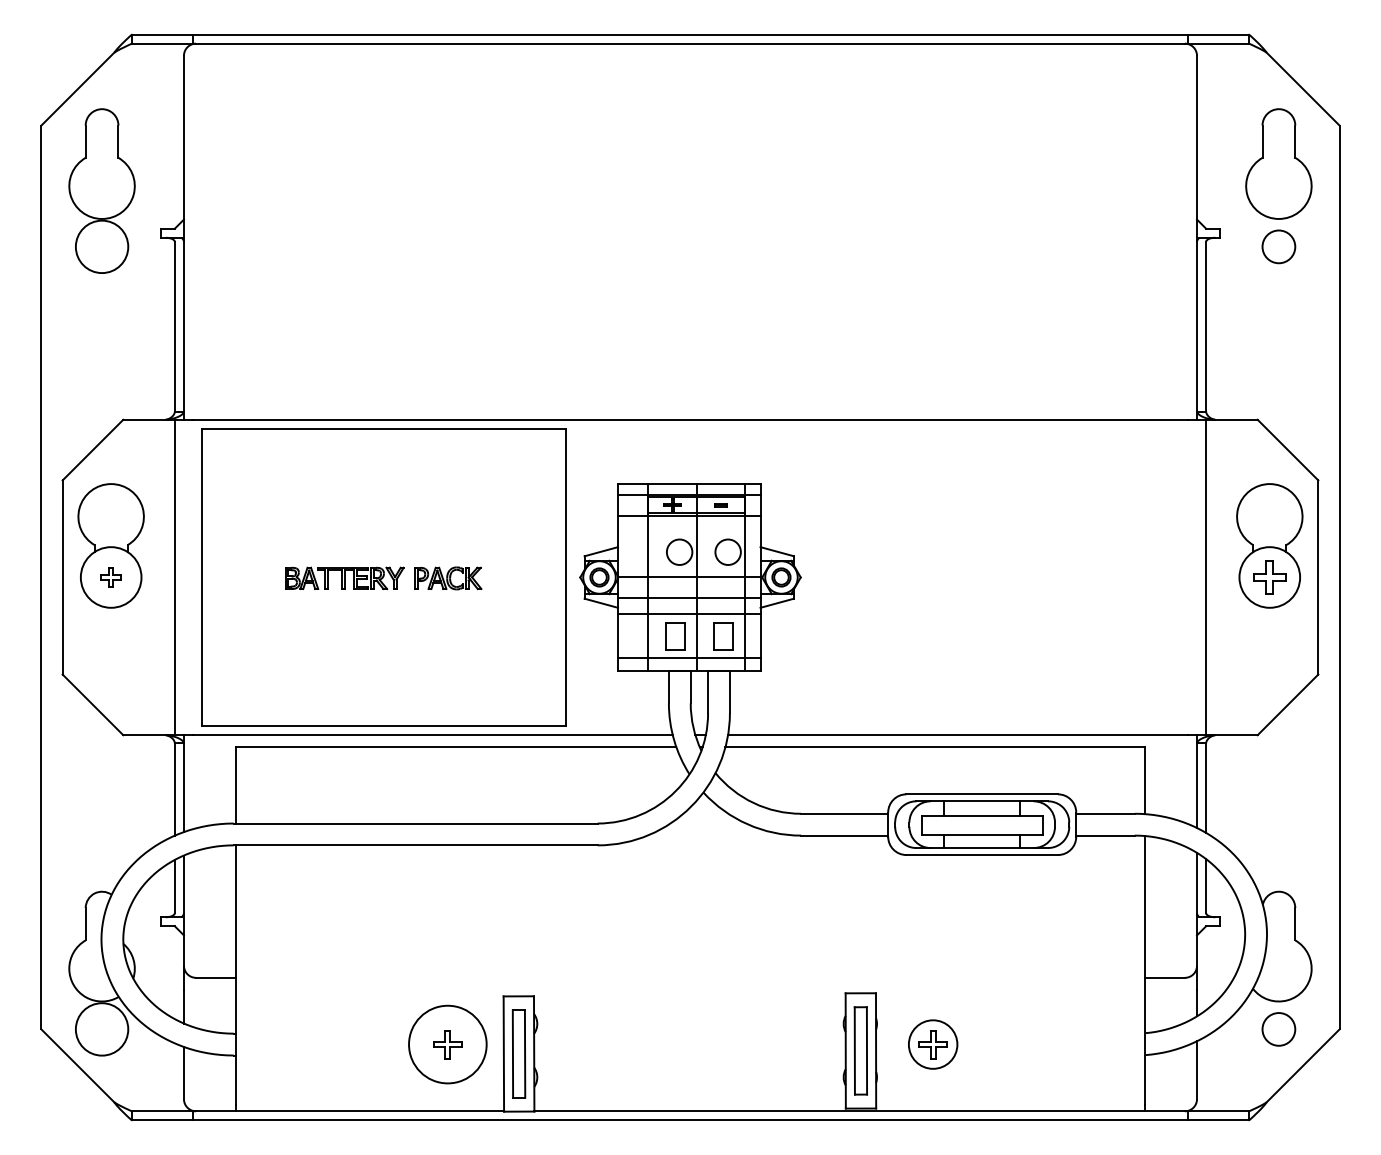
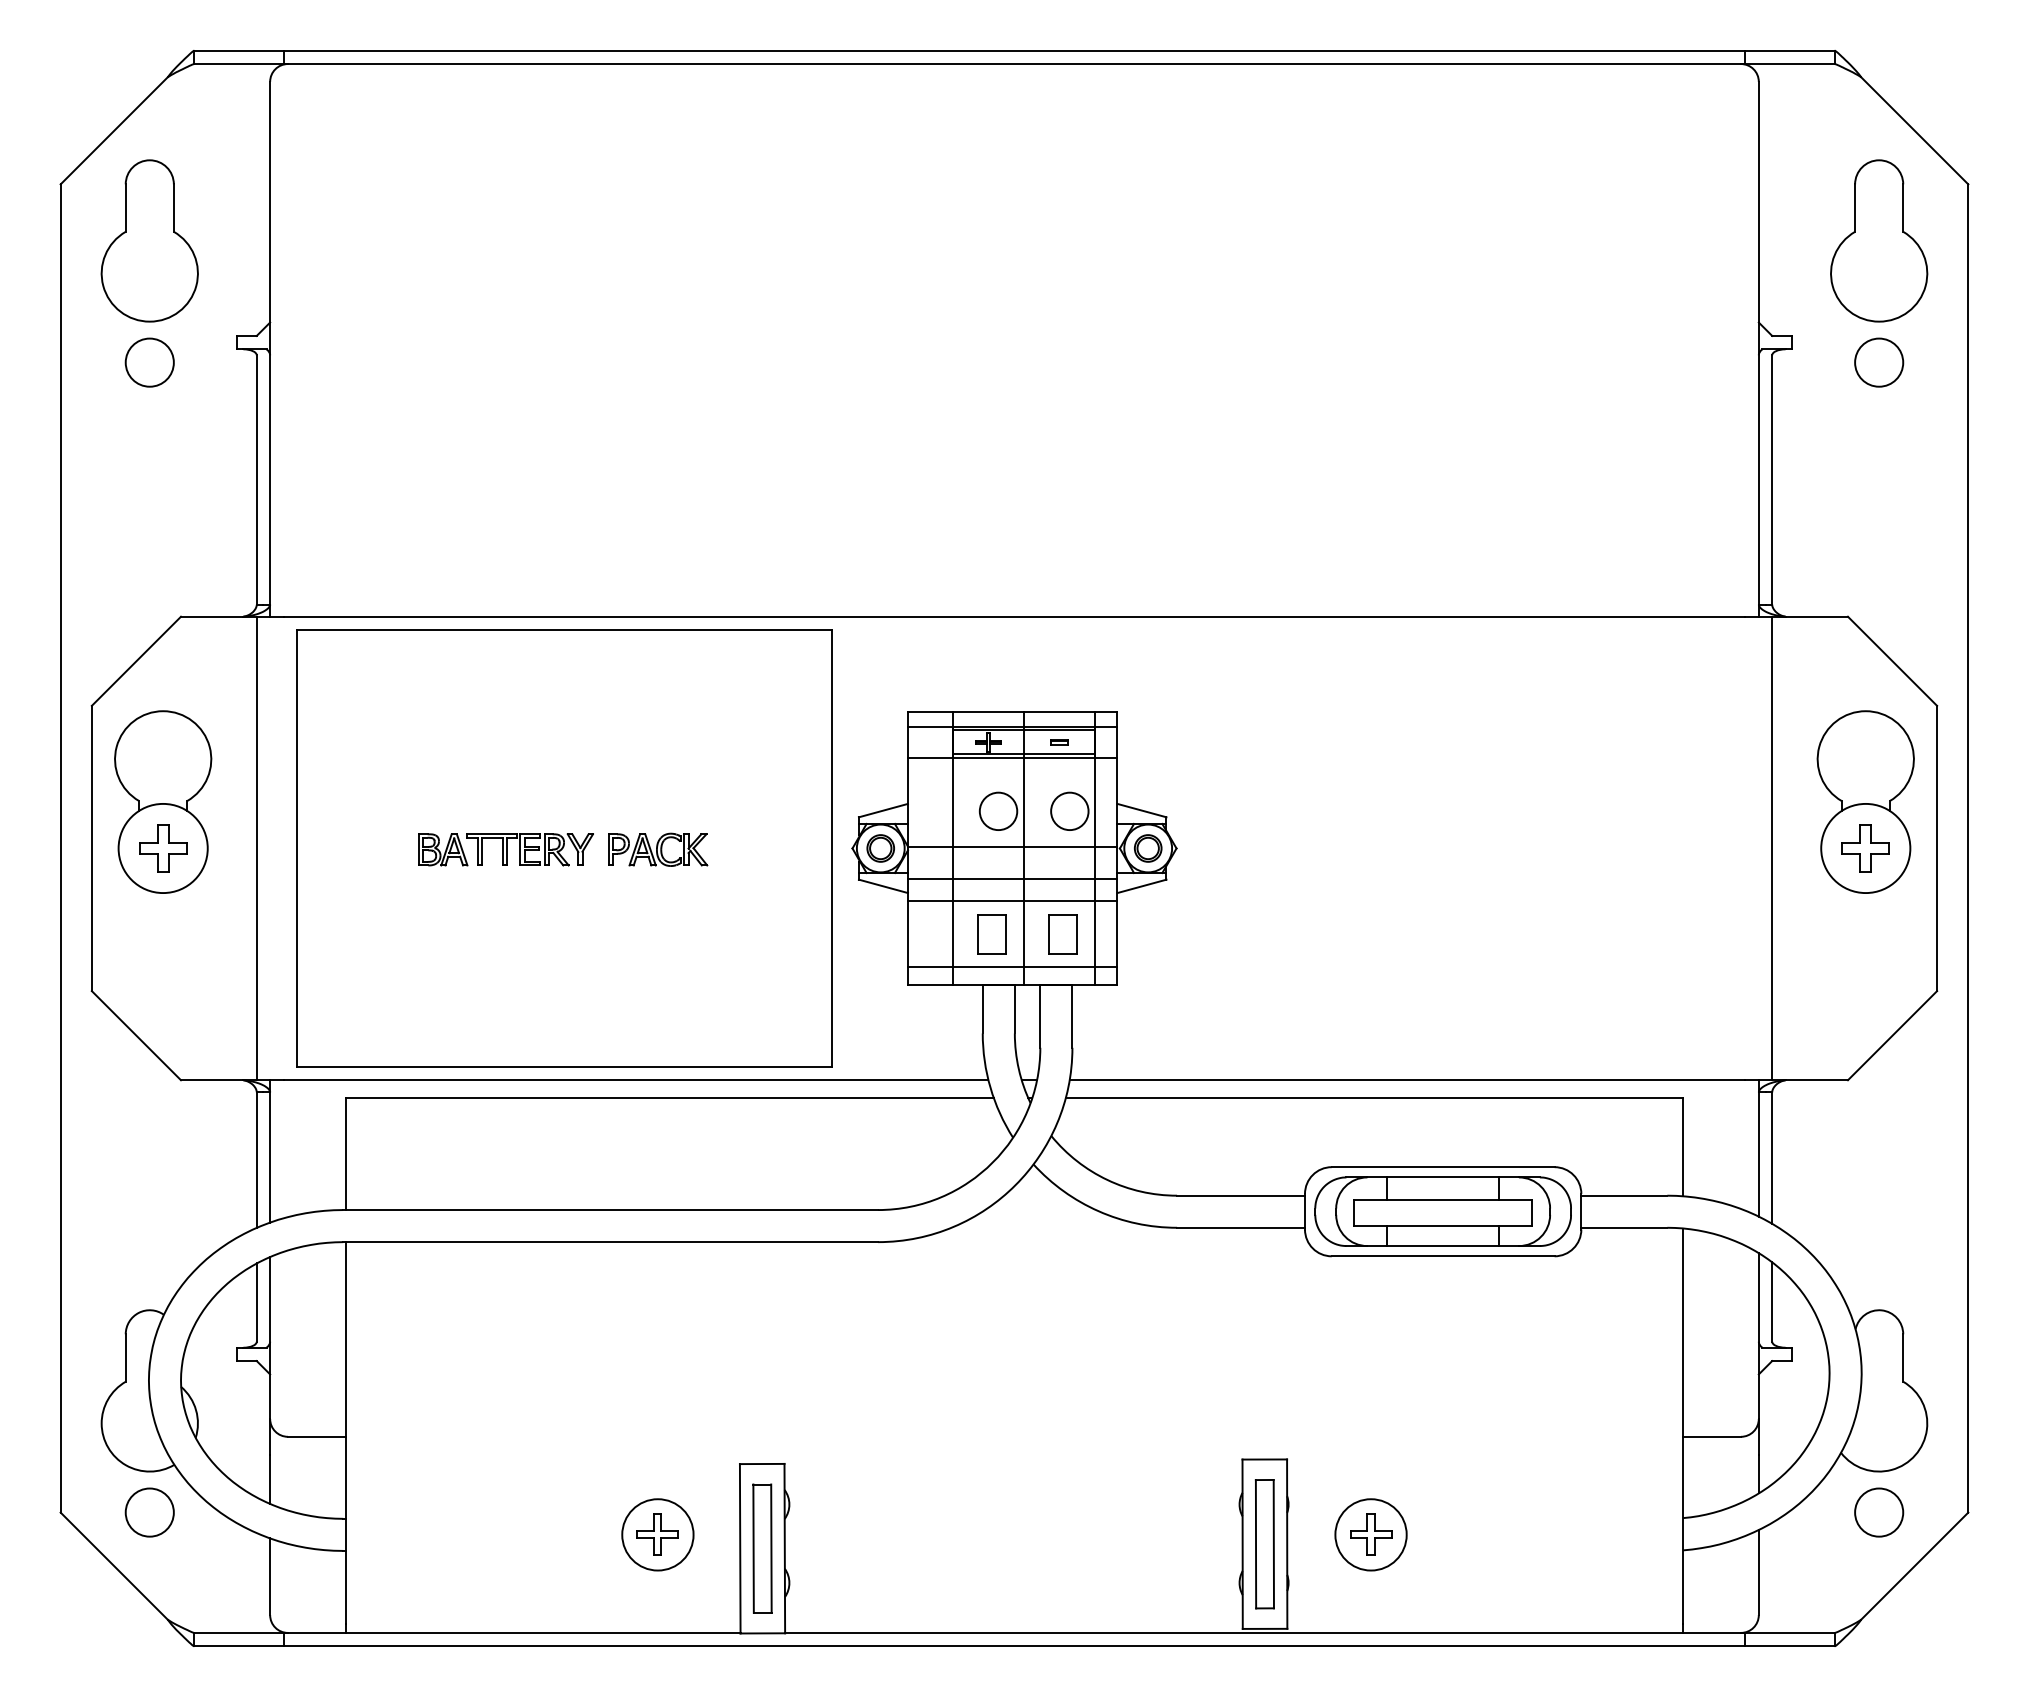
circle: (101, 246) -> (148, 362), size x0.62
part: (110, 577) -> (162, 848), size x1.67
circle: (101, 1029) -> (148, 1512), size x0.62
circle: (447, 1044) -> (657, 1534), size x0.62

